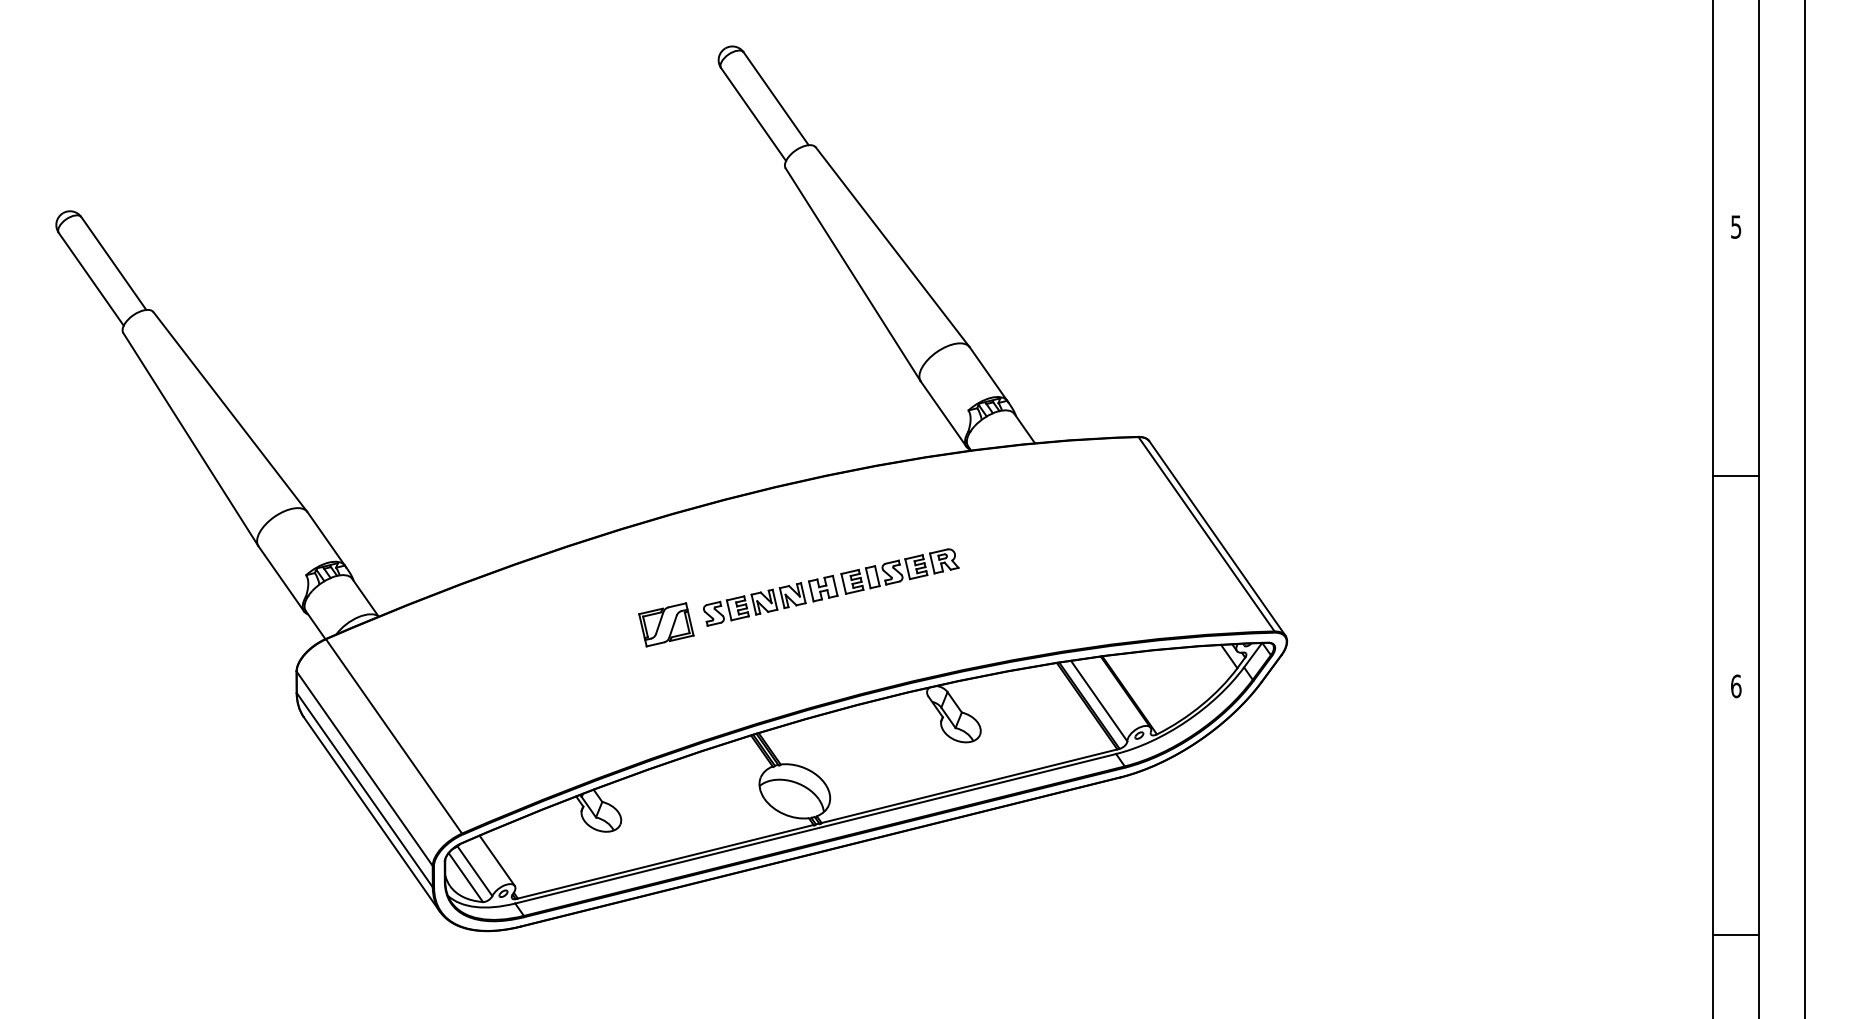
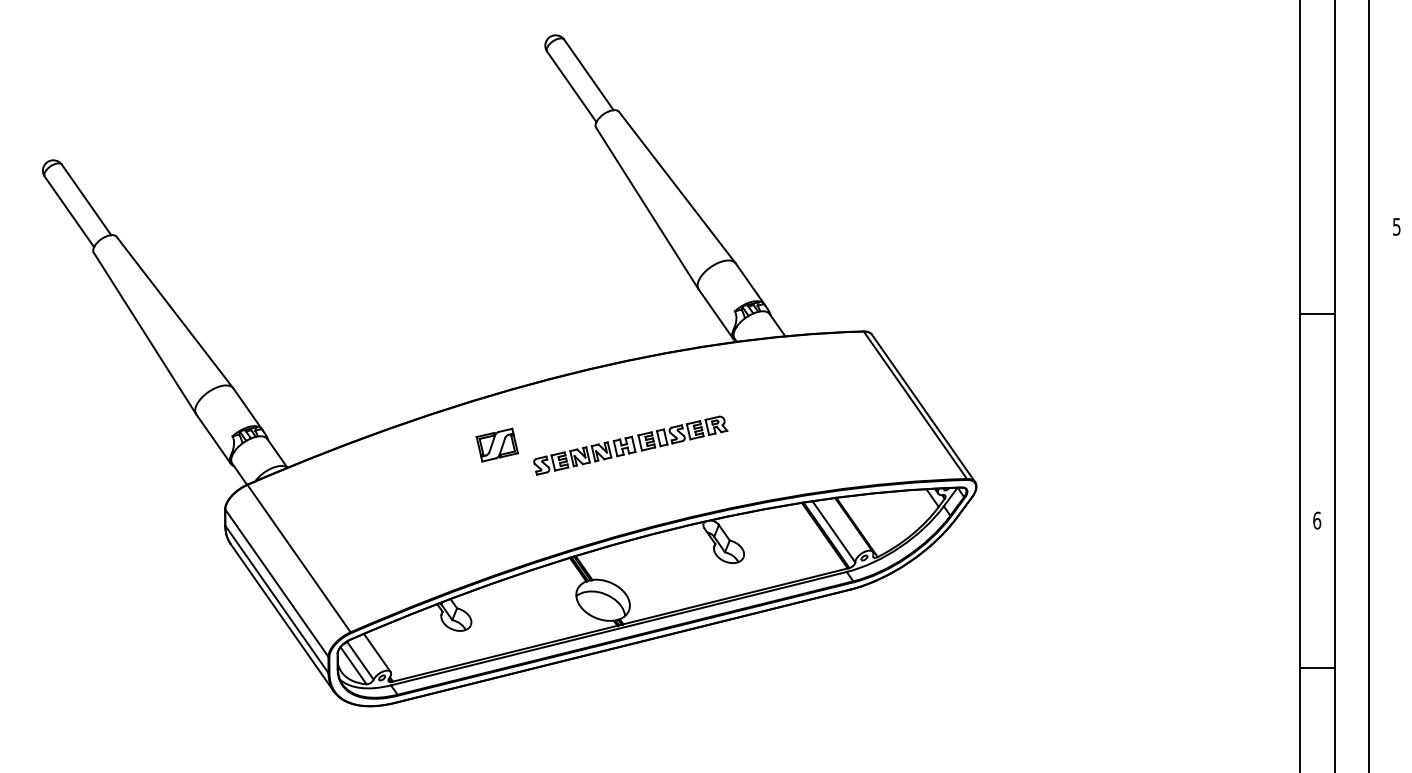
text: (1736, 226) -> (1396, 226), moved
line: (1736, 476) -> (1317, 314), moved
part: (666, 624) -> (497, 444), moved
line: (1736, 935) -> (1317, 667), moved

